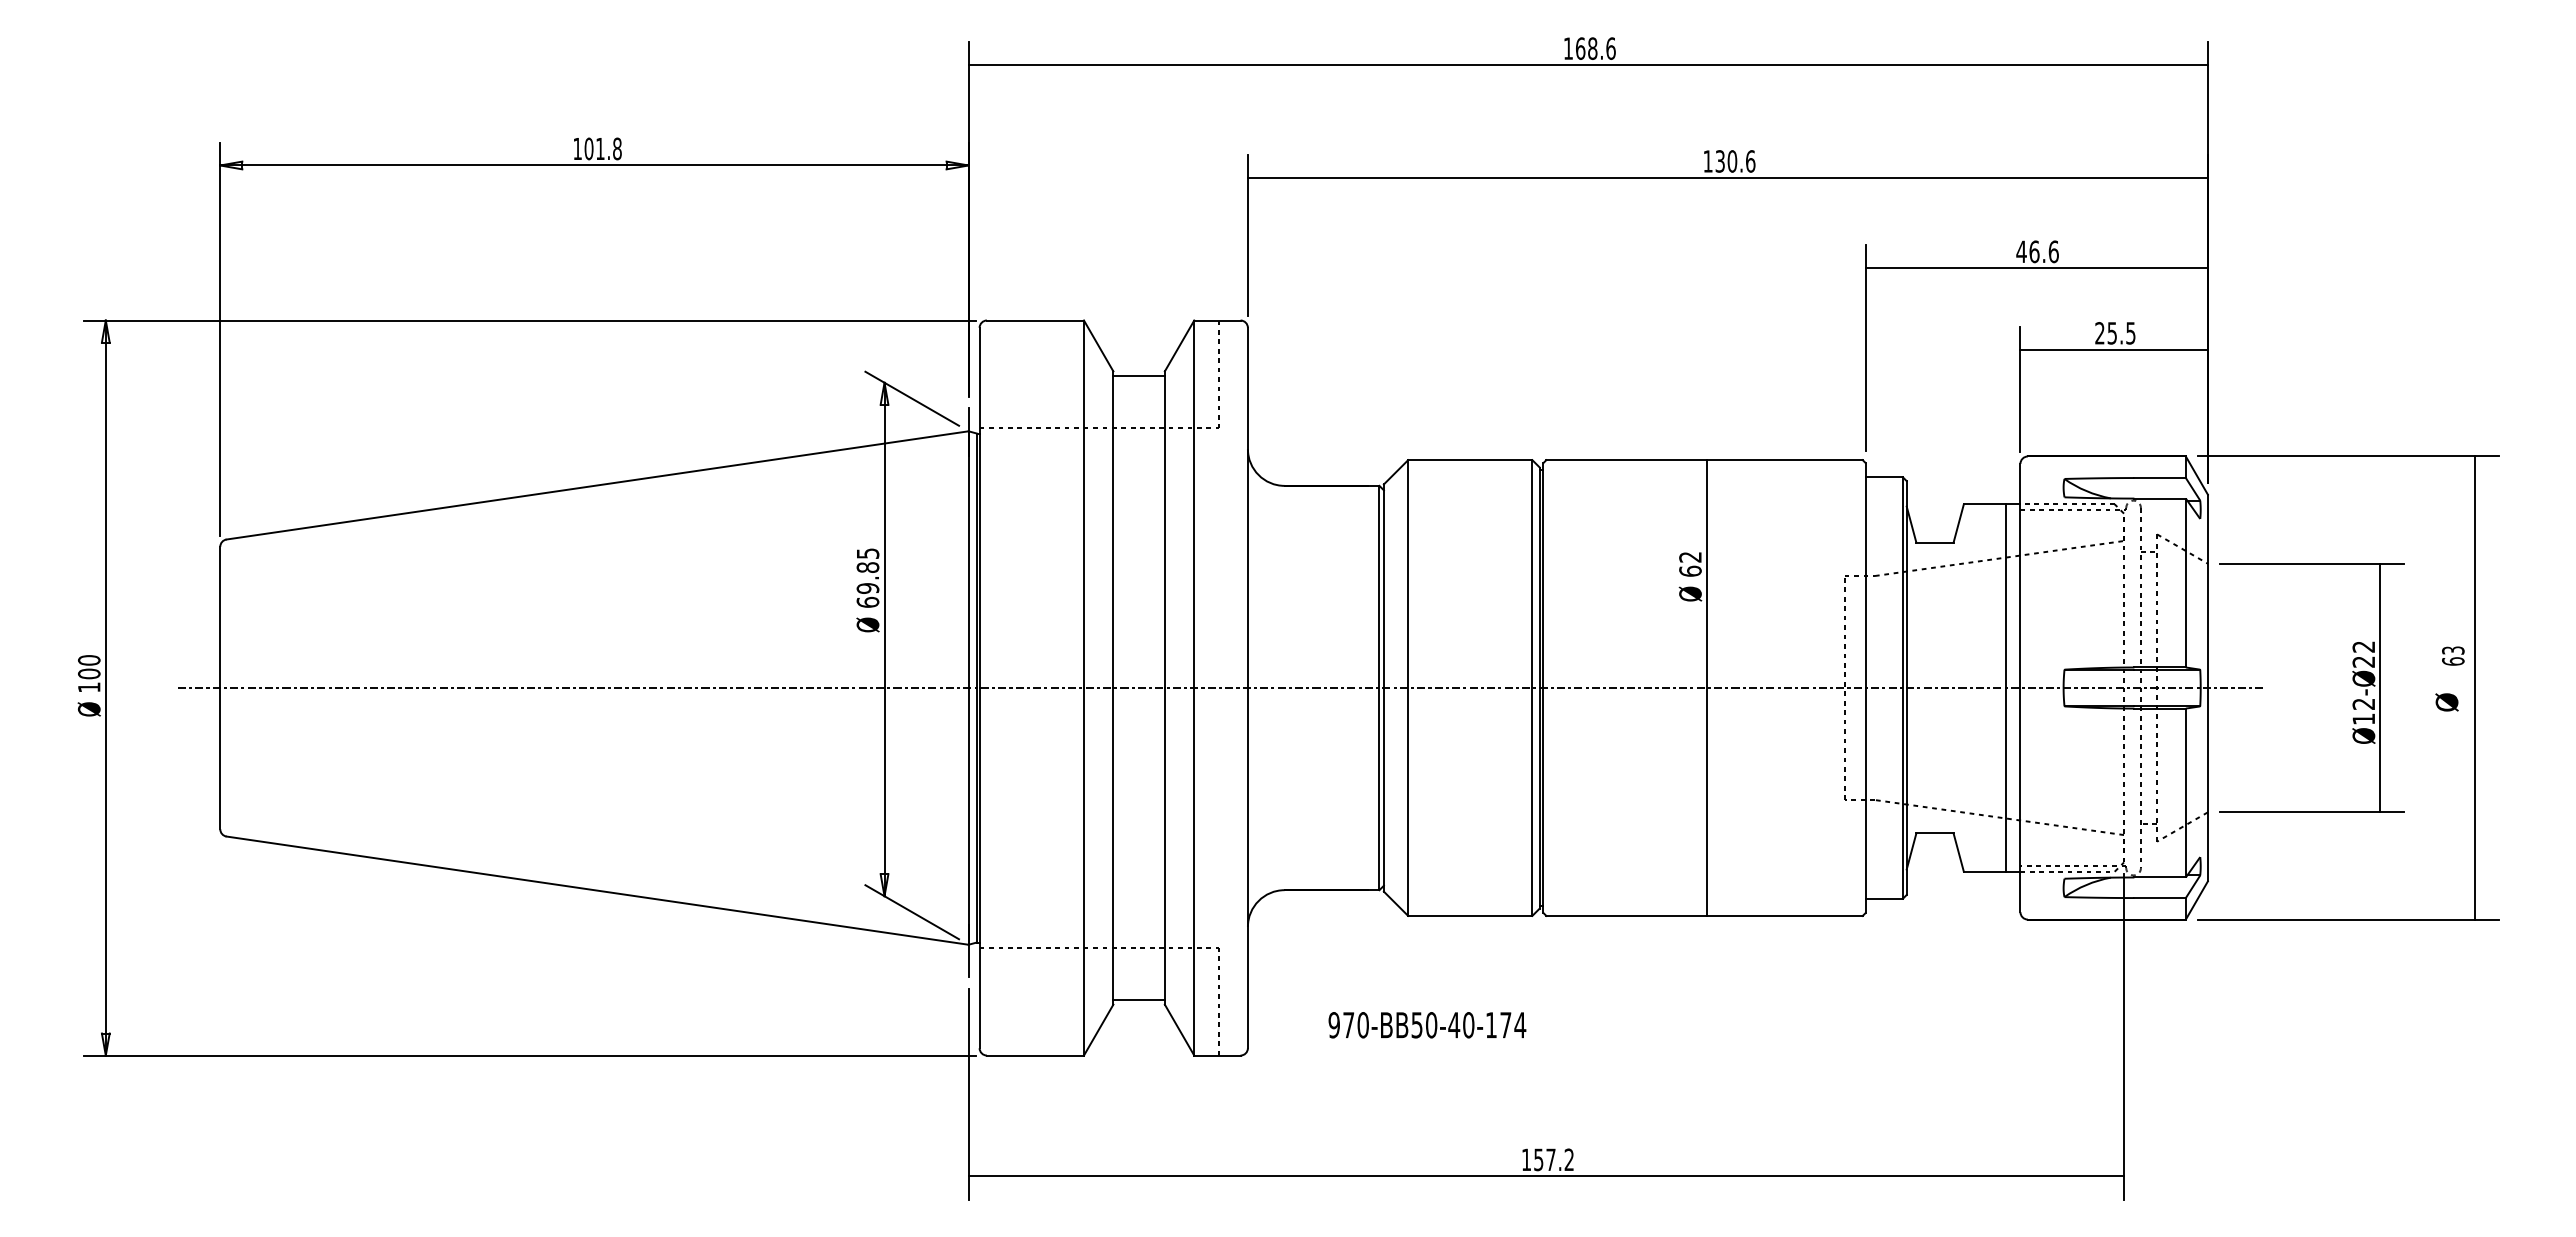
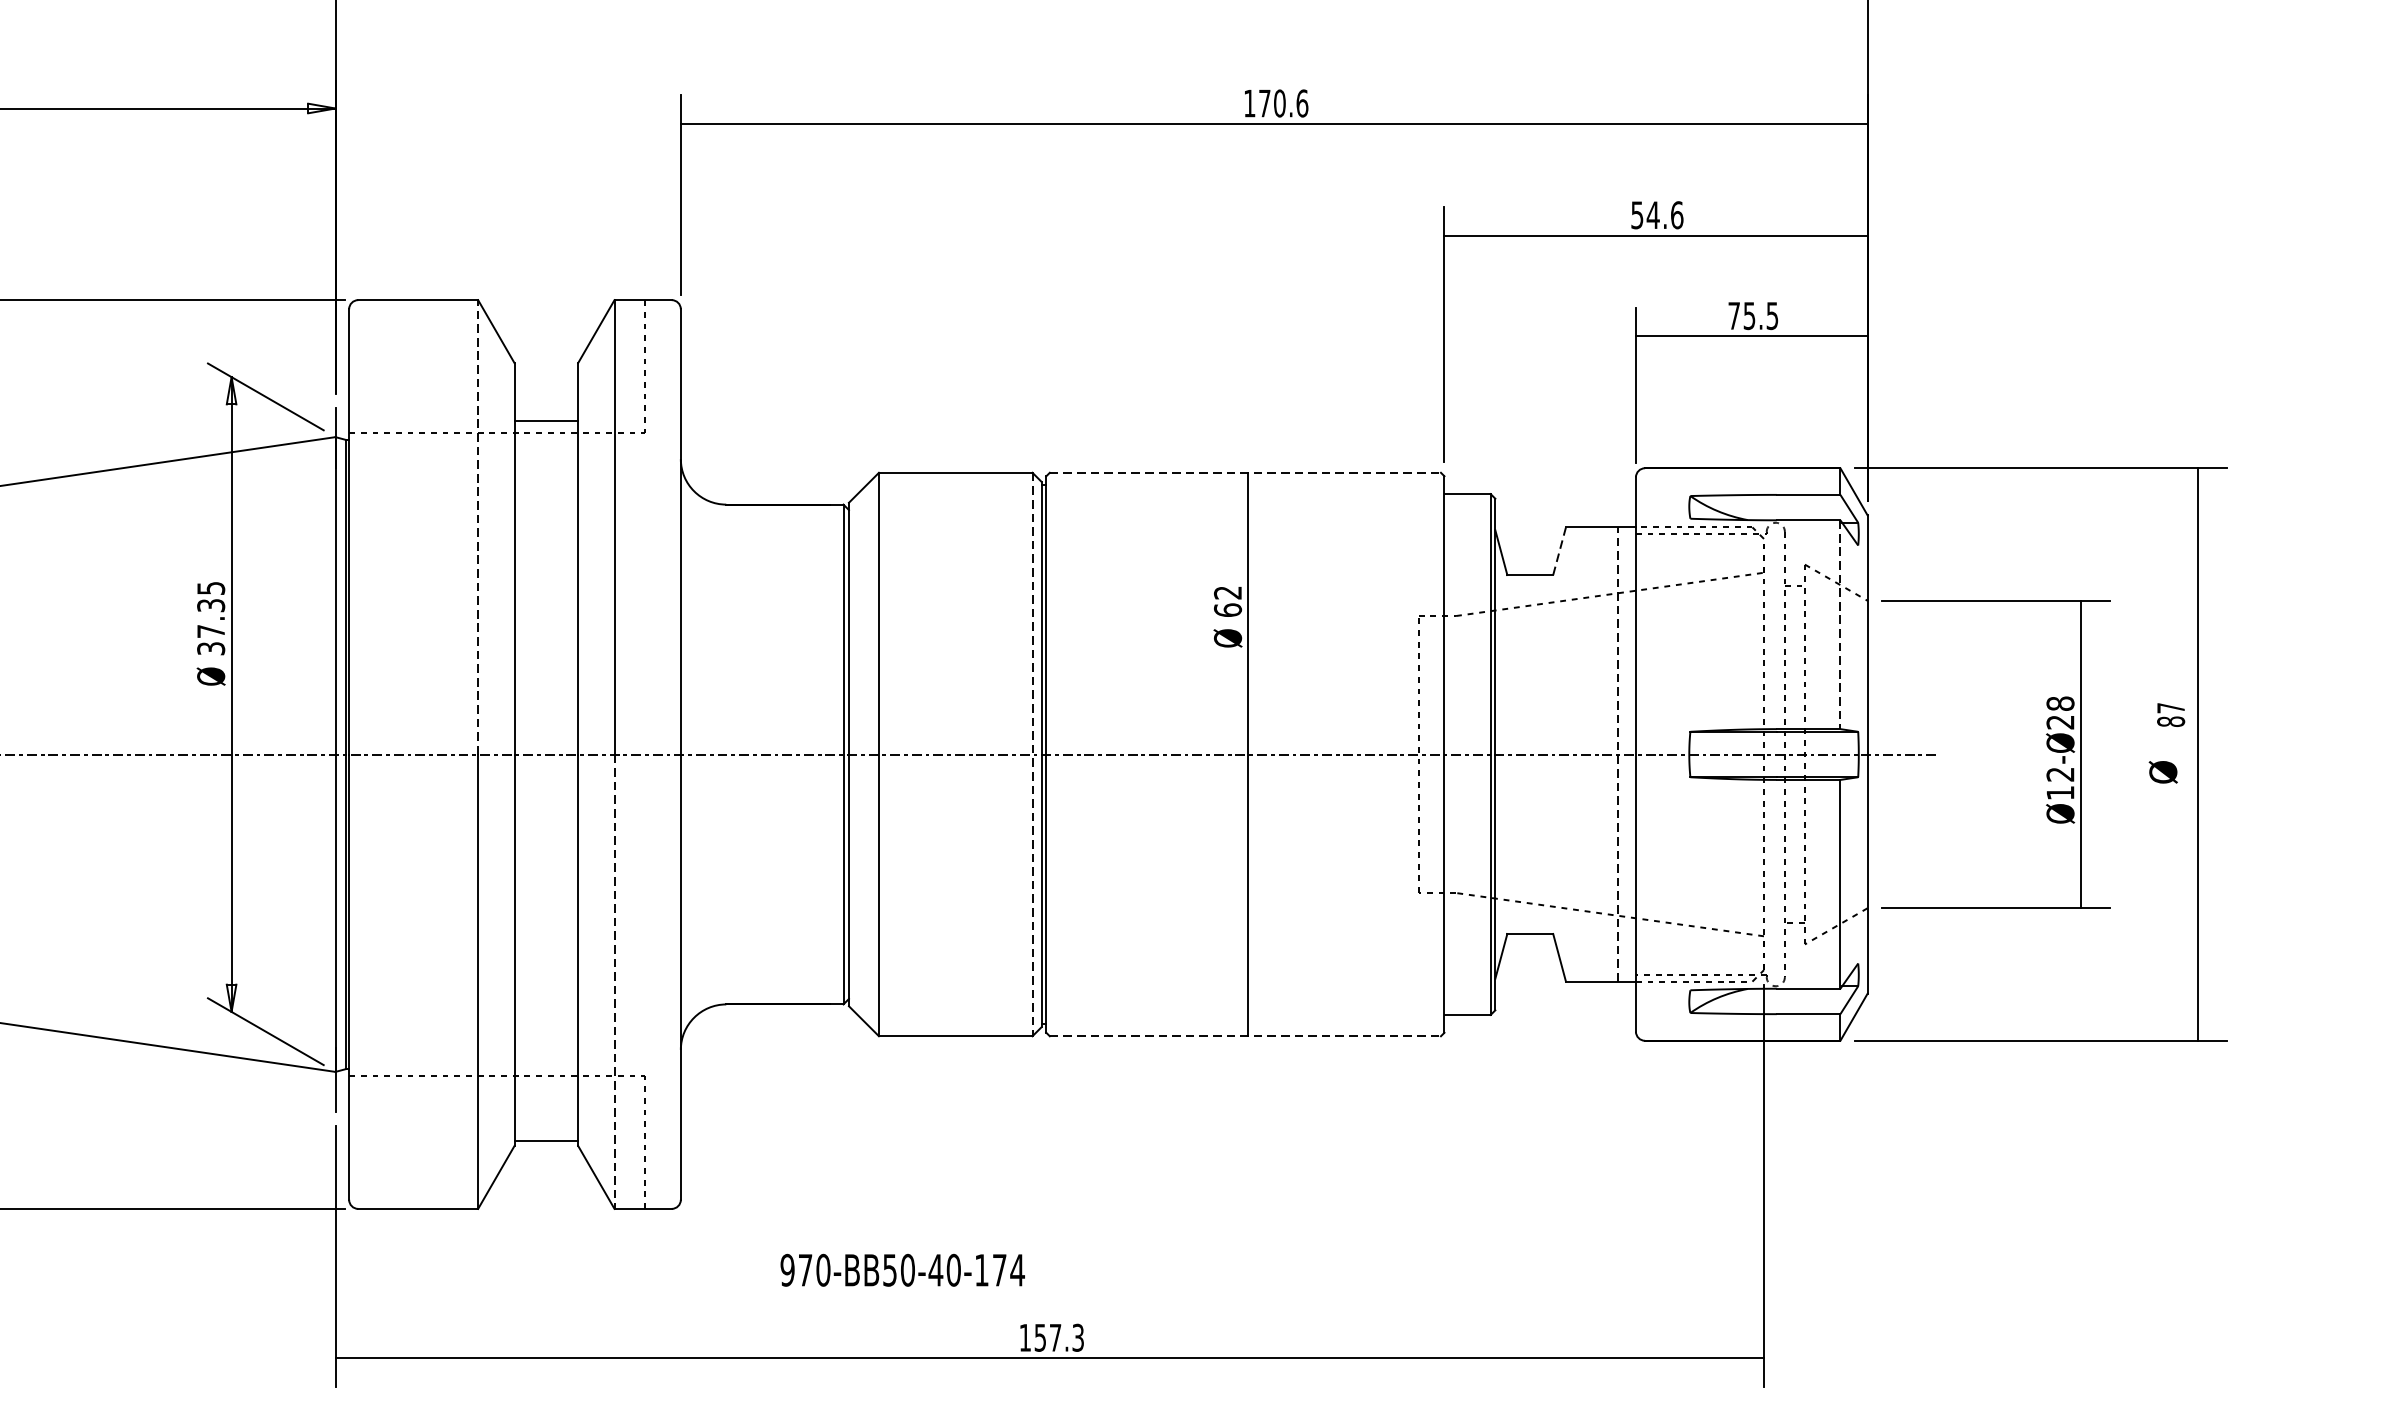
text: (1719, 161) -> (1263, 103), 130.6 -> 170.6
text: (2027, 251) -> (1644, 214), 46.6 -> 54.6
text: (2099, 333) -> (1733, 316), 25.5 -> 75.5
line: (1138, 375) -> (545, 421), moved
line: (1705, 460) -> (1246, 473), solid -> dashed
line: (1083, 504) -> (477, 527), solid -> dashed
line: (1958, 523) -> (1559, 551), solid -> dashed
line: (2185, 583) -> (1839, 625), solid -> dashed
text: (867, 584) -> (210, 626), 69.85 -> 37.35
text: (2363, 646) -> (2060, 703), Ø12-Ø22 -> Ø12-Ø28
text: (2453, 655) -> (2171, 714), 63 -> 87
line: (1532, 688) -> (1032, 755), solid -> dashed
line: (2005, 688) -> (1617, 755), solid -> dashed
line: (1194, 871) -> (614, 981), solid -> dashed
line: (1705, 915) -> (1246, 1035), solid -> dashed
text: (1427, 1025) -> (902, 1270), moved
text: (1568, 1159) -> (1077, 1337), 157.2 -> 157.3

